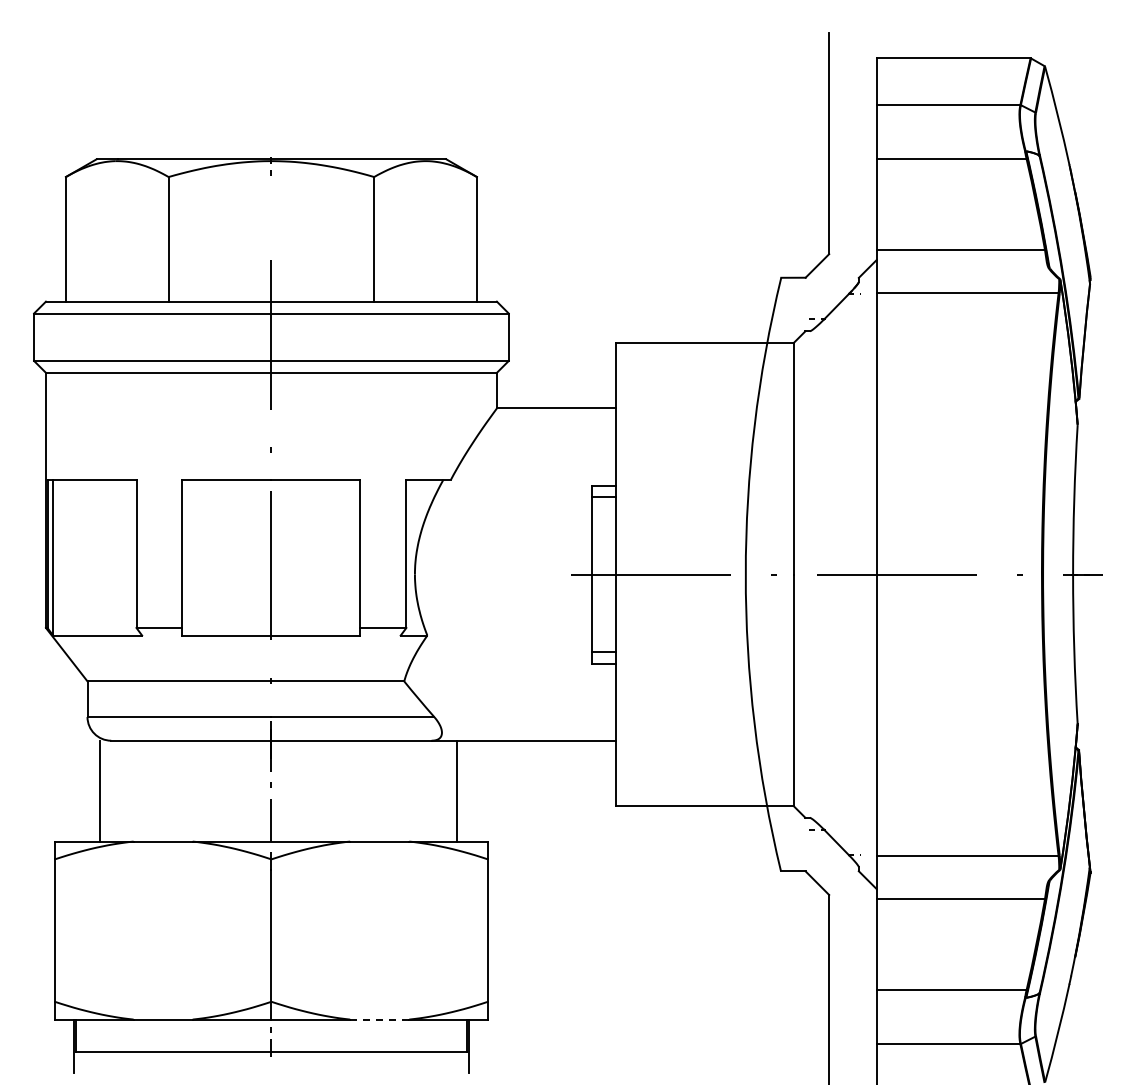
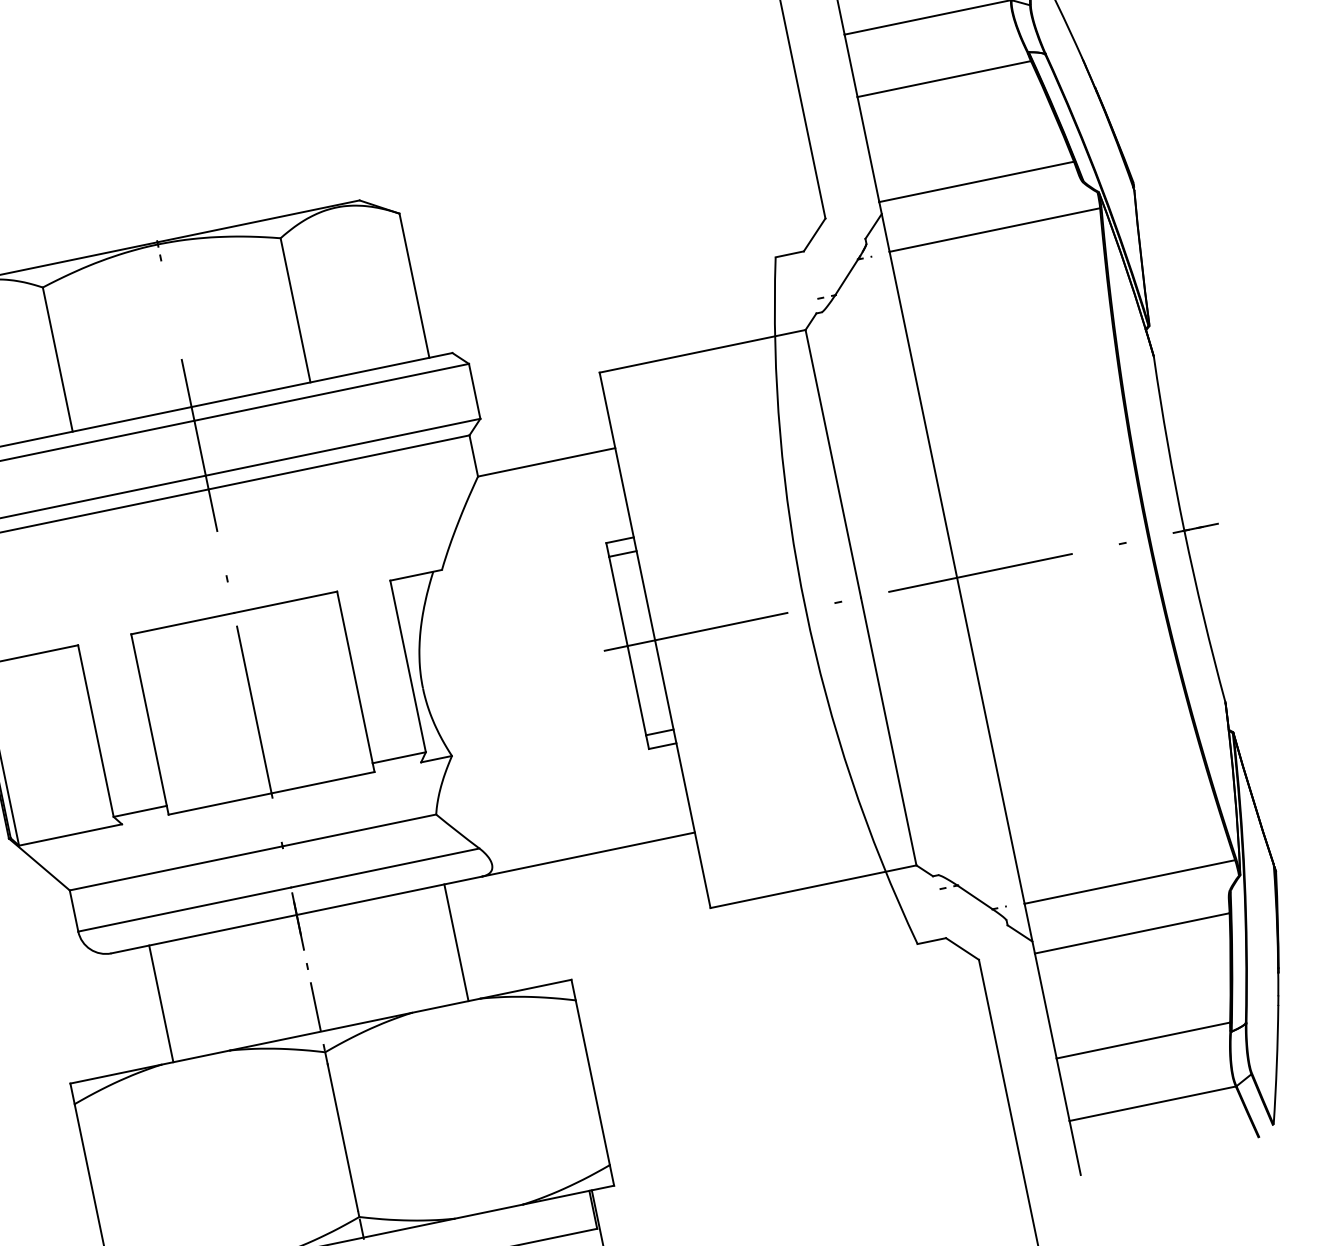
line: (99, 790) -> (160, 1003), moved
line: (457, 790) -> (456, 941), moved
line: (379, 1019) -> (488, 1211), dashed -> solid

